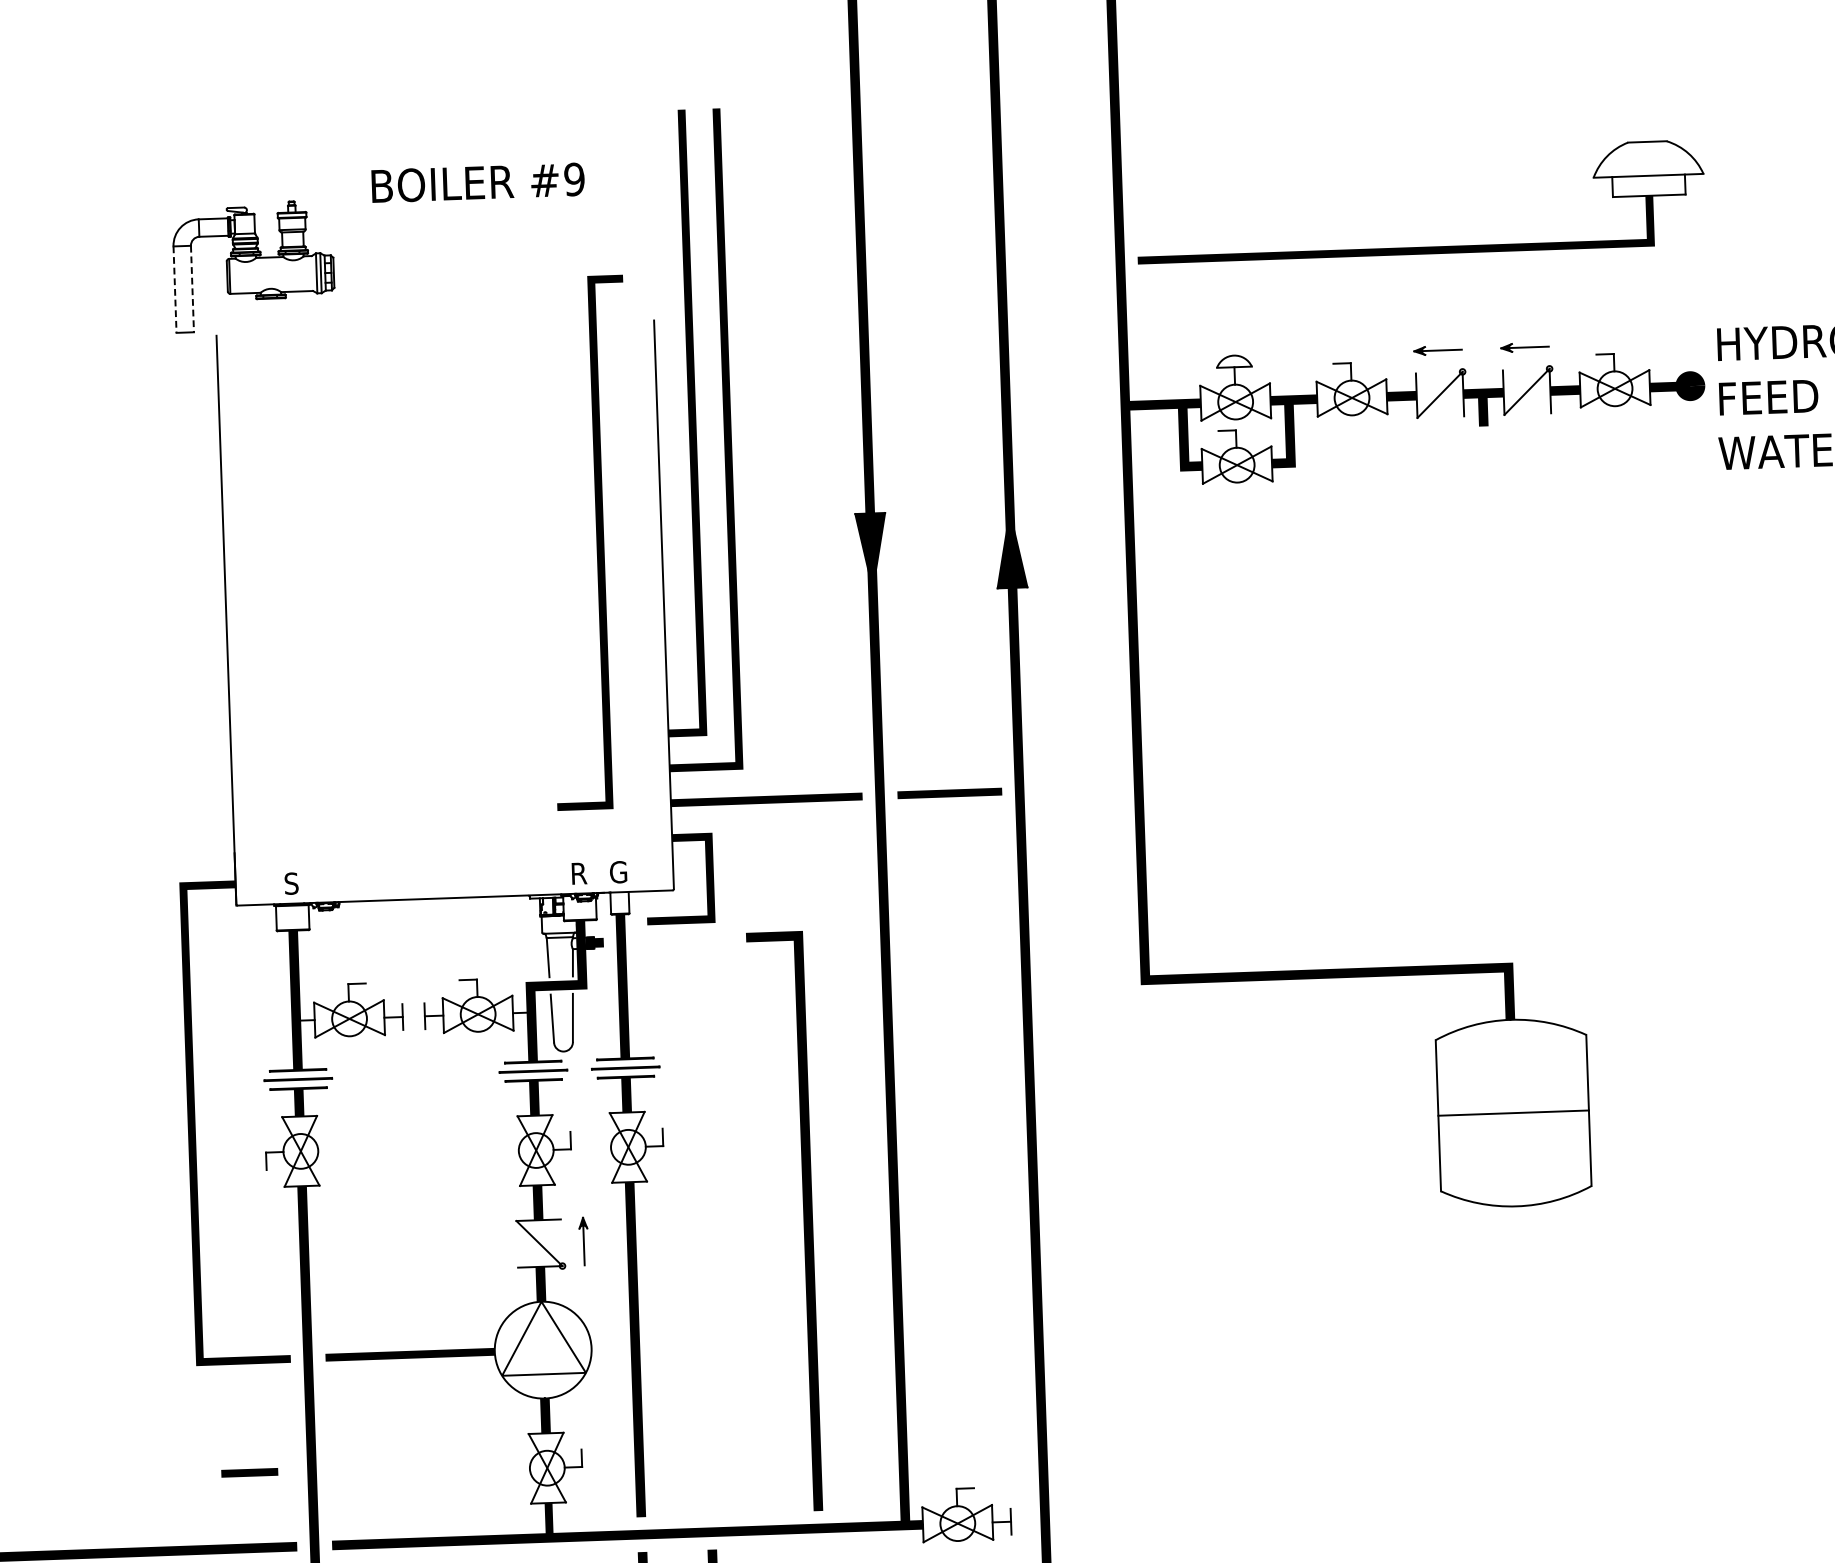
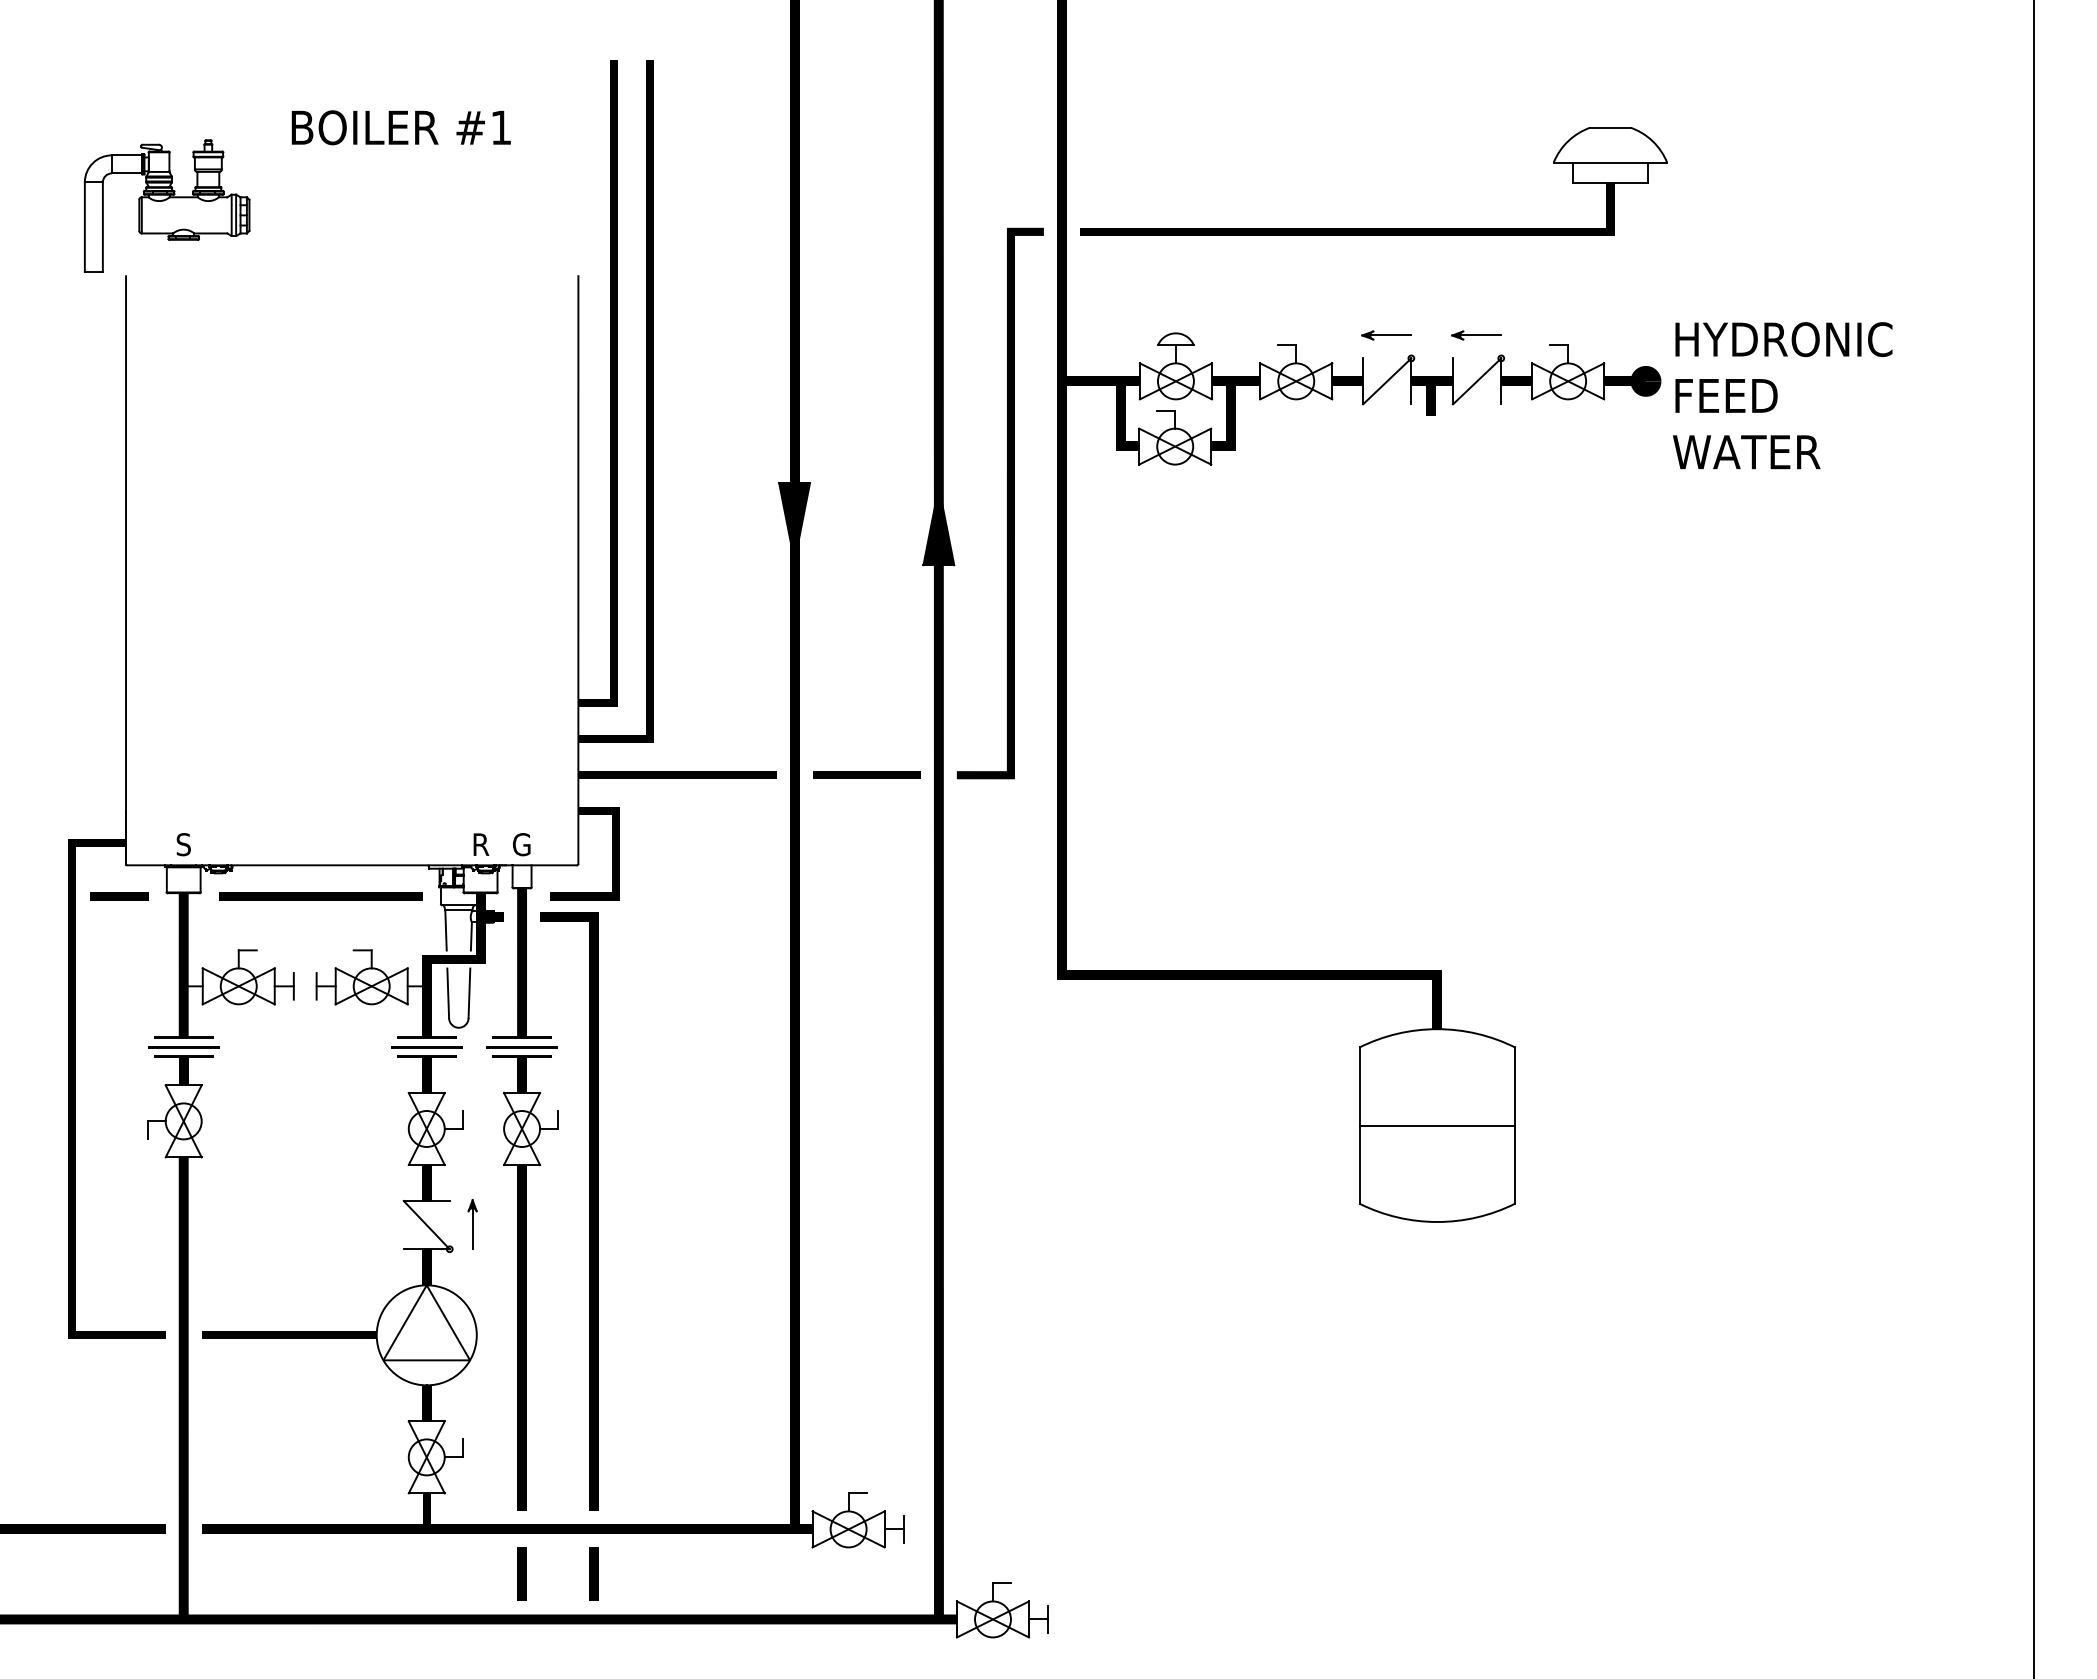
text: (573, 179) -> (500, 127), #9 -> #1
line: (192, 289) -> (102, 227), dashed -> solid
line: (174, 290) -> (84, 227), dashed -> solid
line: (597, 542) -> (1007, 503), moved
line: (425, 929) -> (320, 896), added
line: (803, 1221) -> (589, 1211), moved
line: (249, 1472) -> (119, 896), moved

